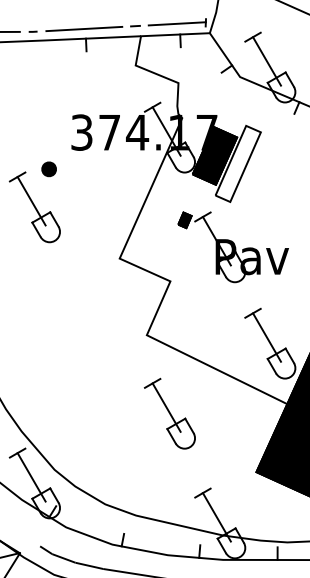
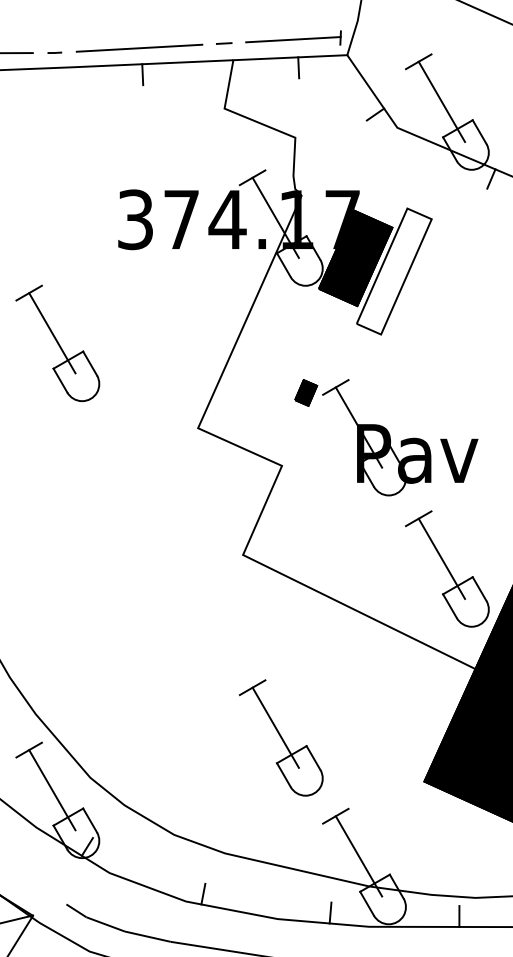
part: (48, 169) -> (80, 280), removed
part: (232, 247) -> (384, 437), moved
part: (169, 413) -> (280, 737), moved

